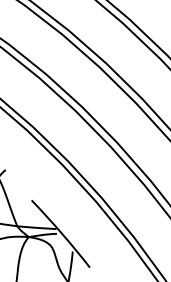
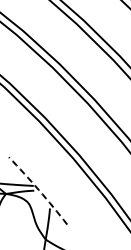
arc: (61, 233) -> (38, 190), solid -> dashed

